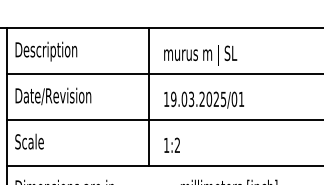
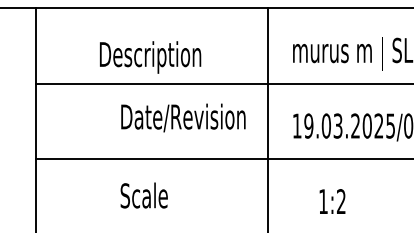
text: (46, 51) -> (150, 57), moved
text: (53, 96) -> (183, 118), moved
text: (29, 141) -> (144, 195), moved
text: (171, 144) -> (331, 200), moved

